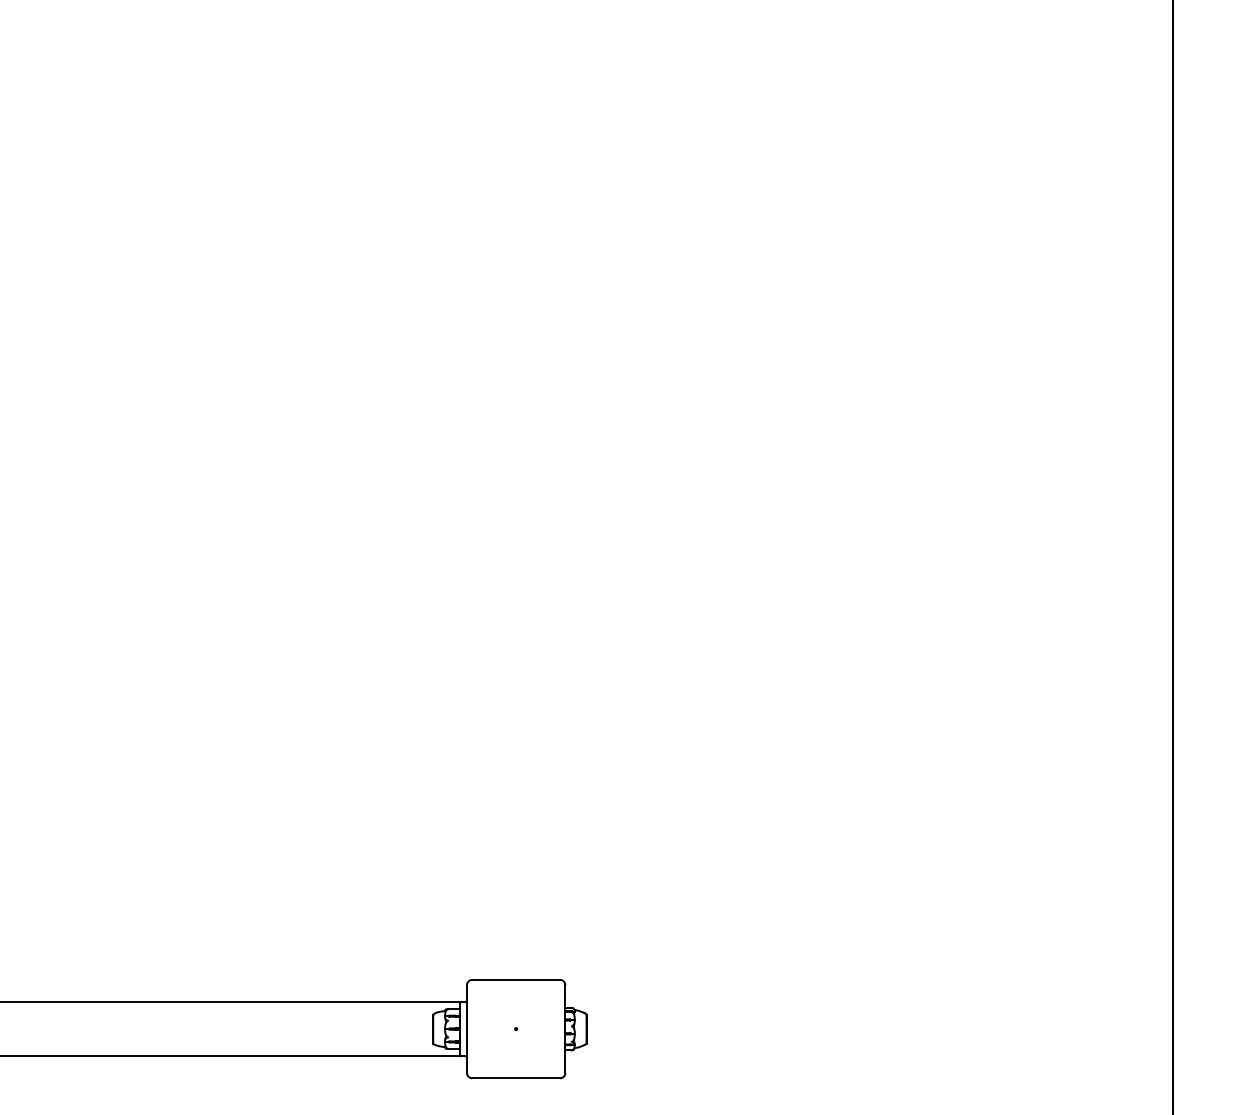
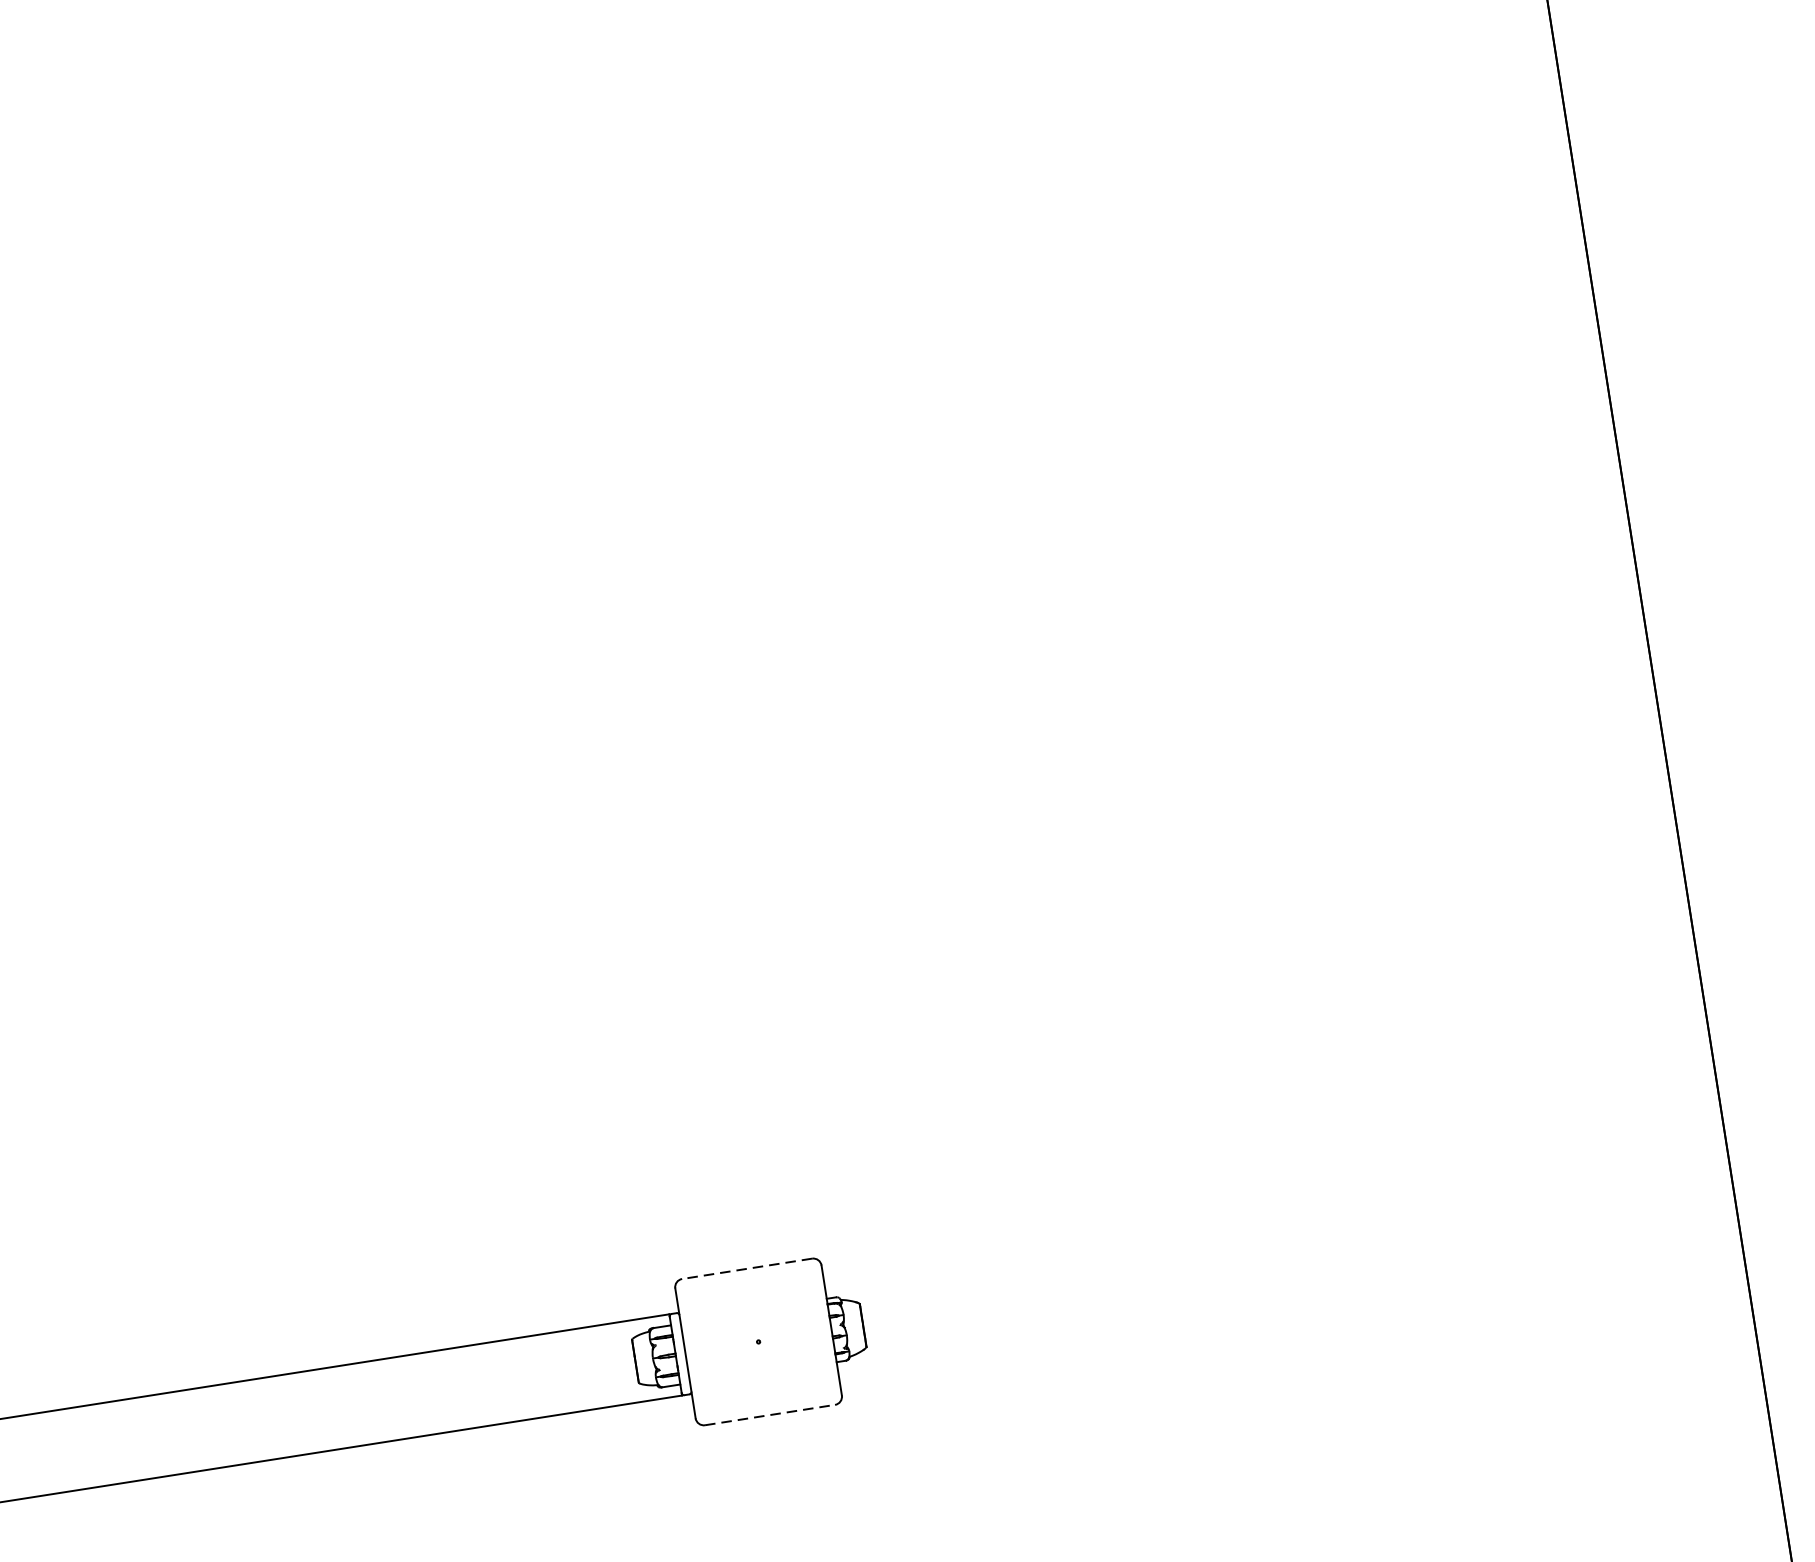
line: (516, 979) -> (747, 1268), solid -> dashed
line: (516, 1078) -> (770, 1415), solid -> dashed

